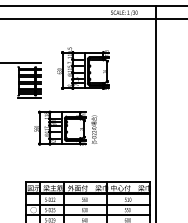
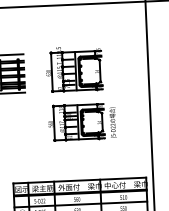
part: (83, 68) -> (74, 69), moved
part: (65, 127) -> (81, 121), moved

